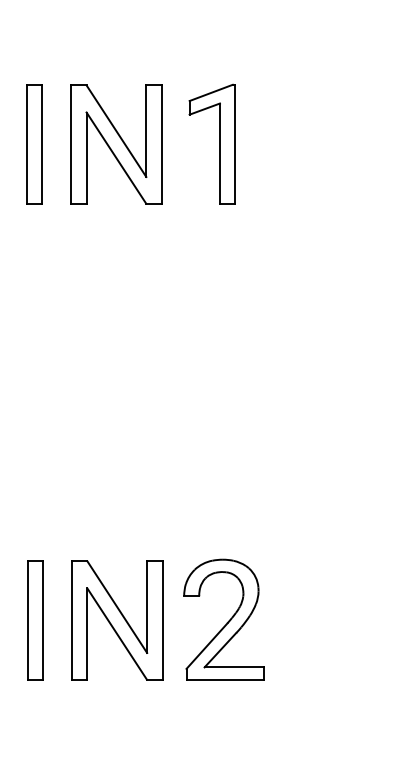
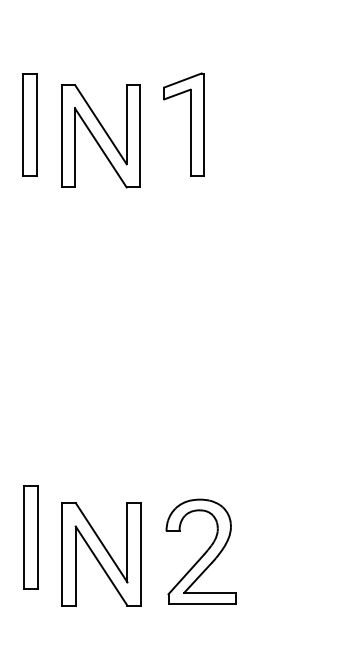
part: (115, 144) -> (100, 136), moved
part: (223, 619) -> (200, 551), moved
part: (117, 620) -> (101, 554), moved

